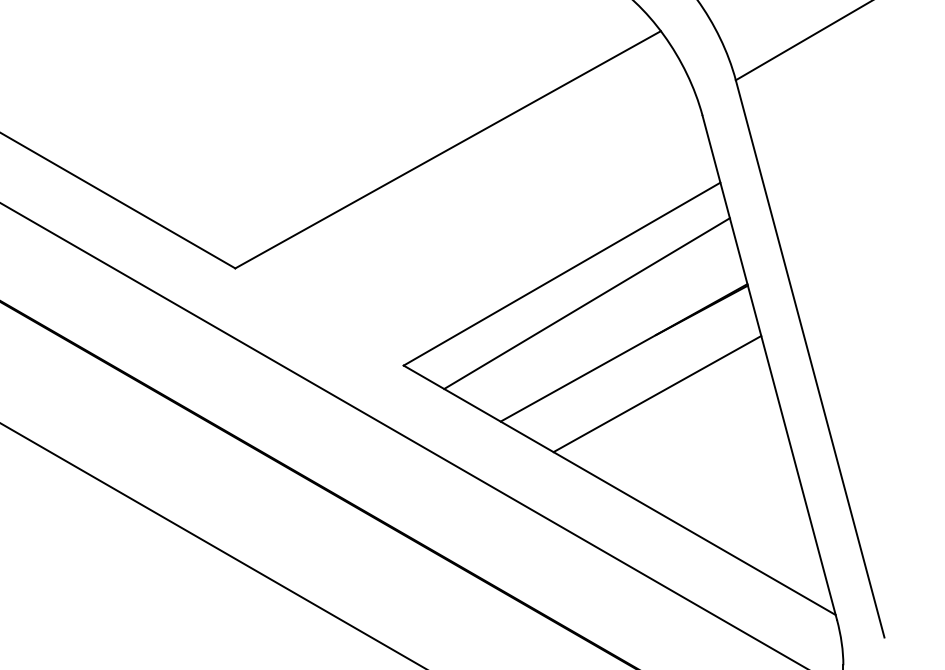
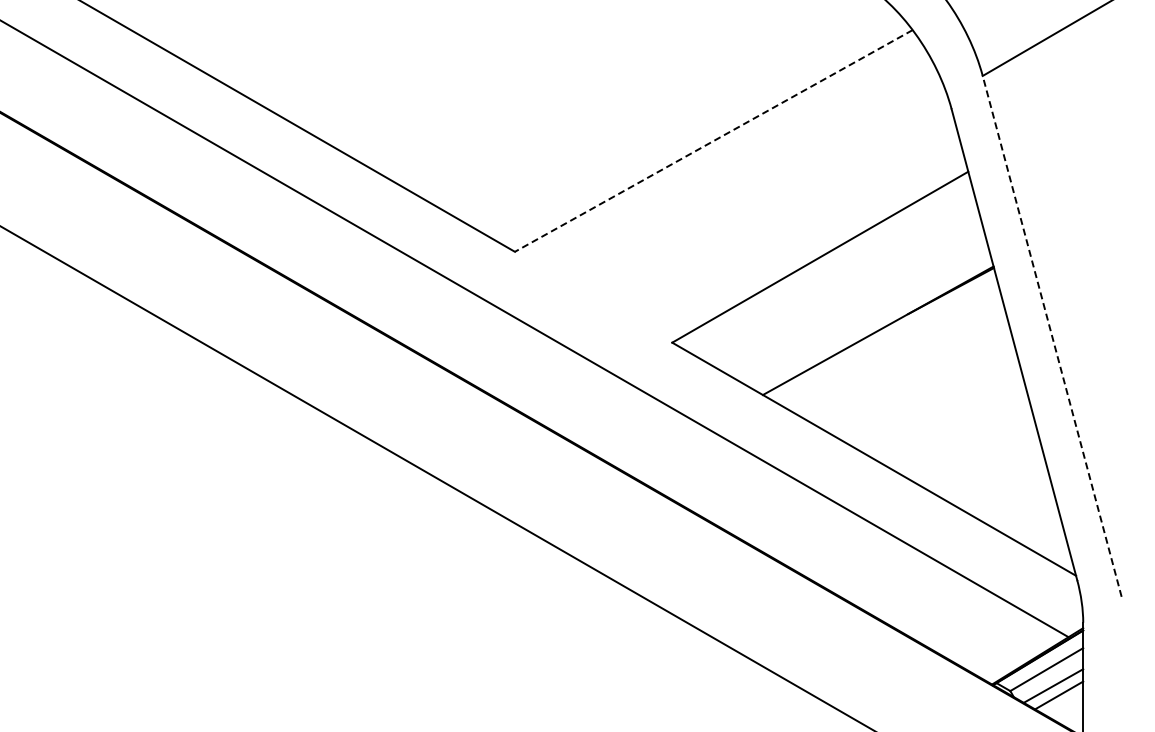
line: (447, 149) -> (713, 140), solid -> dashed
line: (586, 303) -> (843, 284), removed
line: (810, 358) -> (1052, 336), solid -> dashed
line: (657, 394) -> (909, 369), removed

